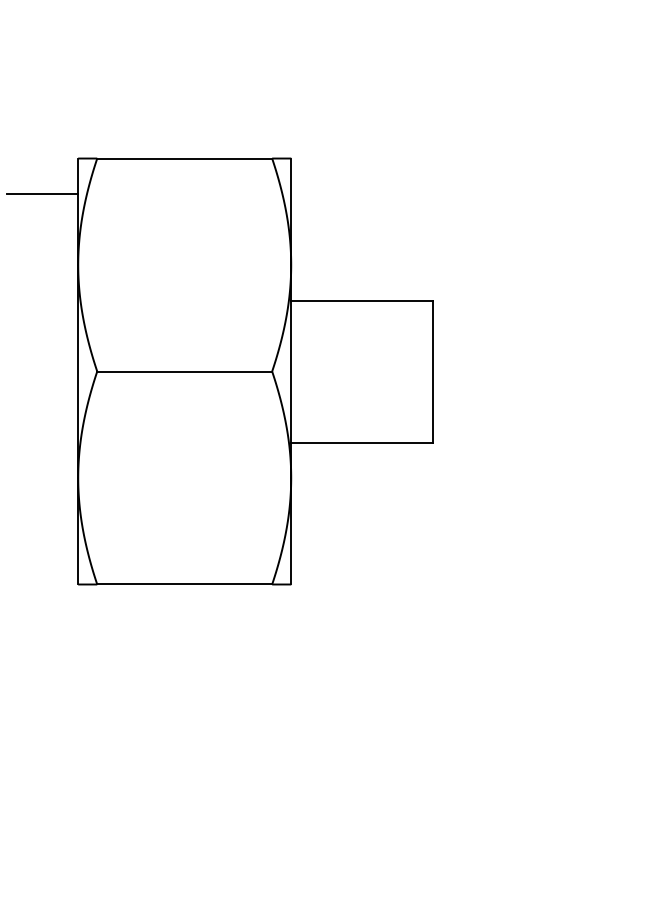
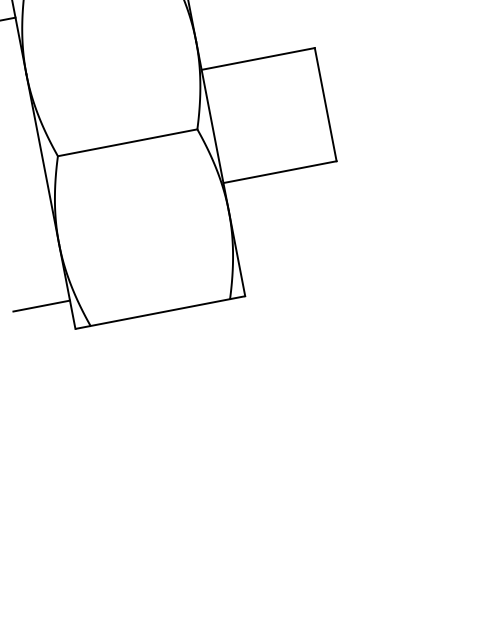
line: (42, 549) -> (41, 306), added

